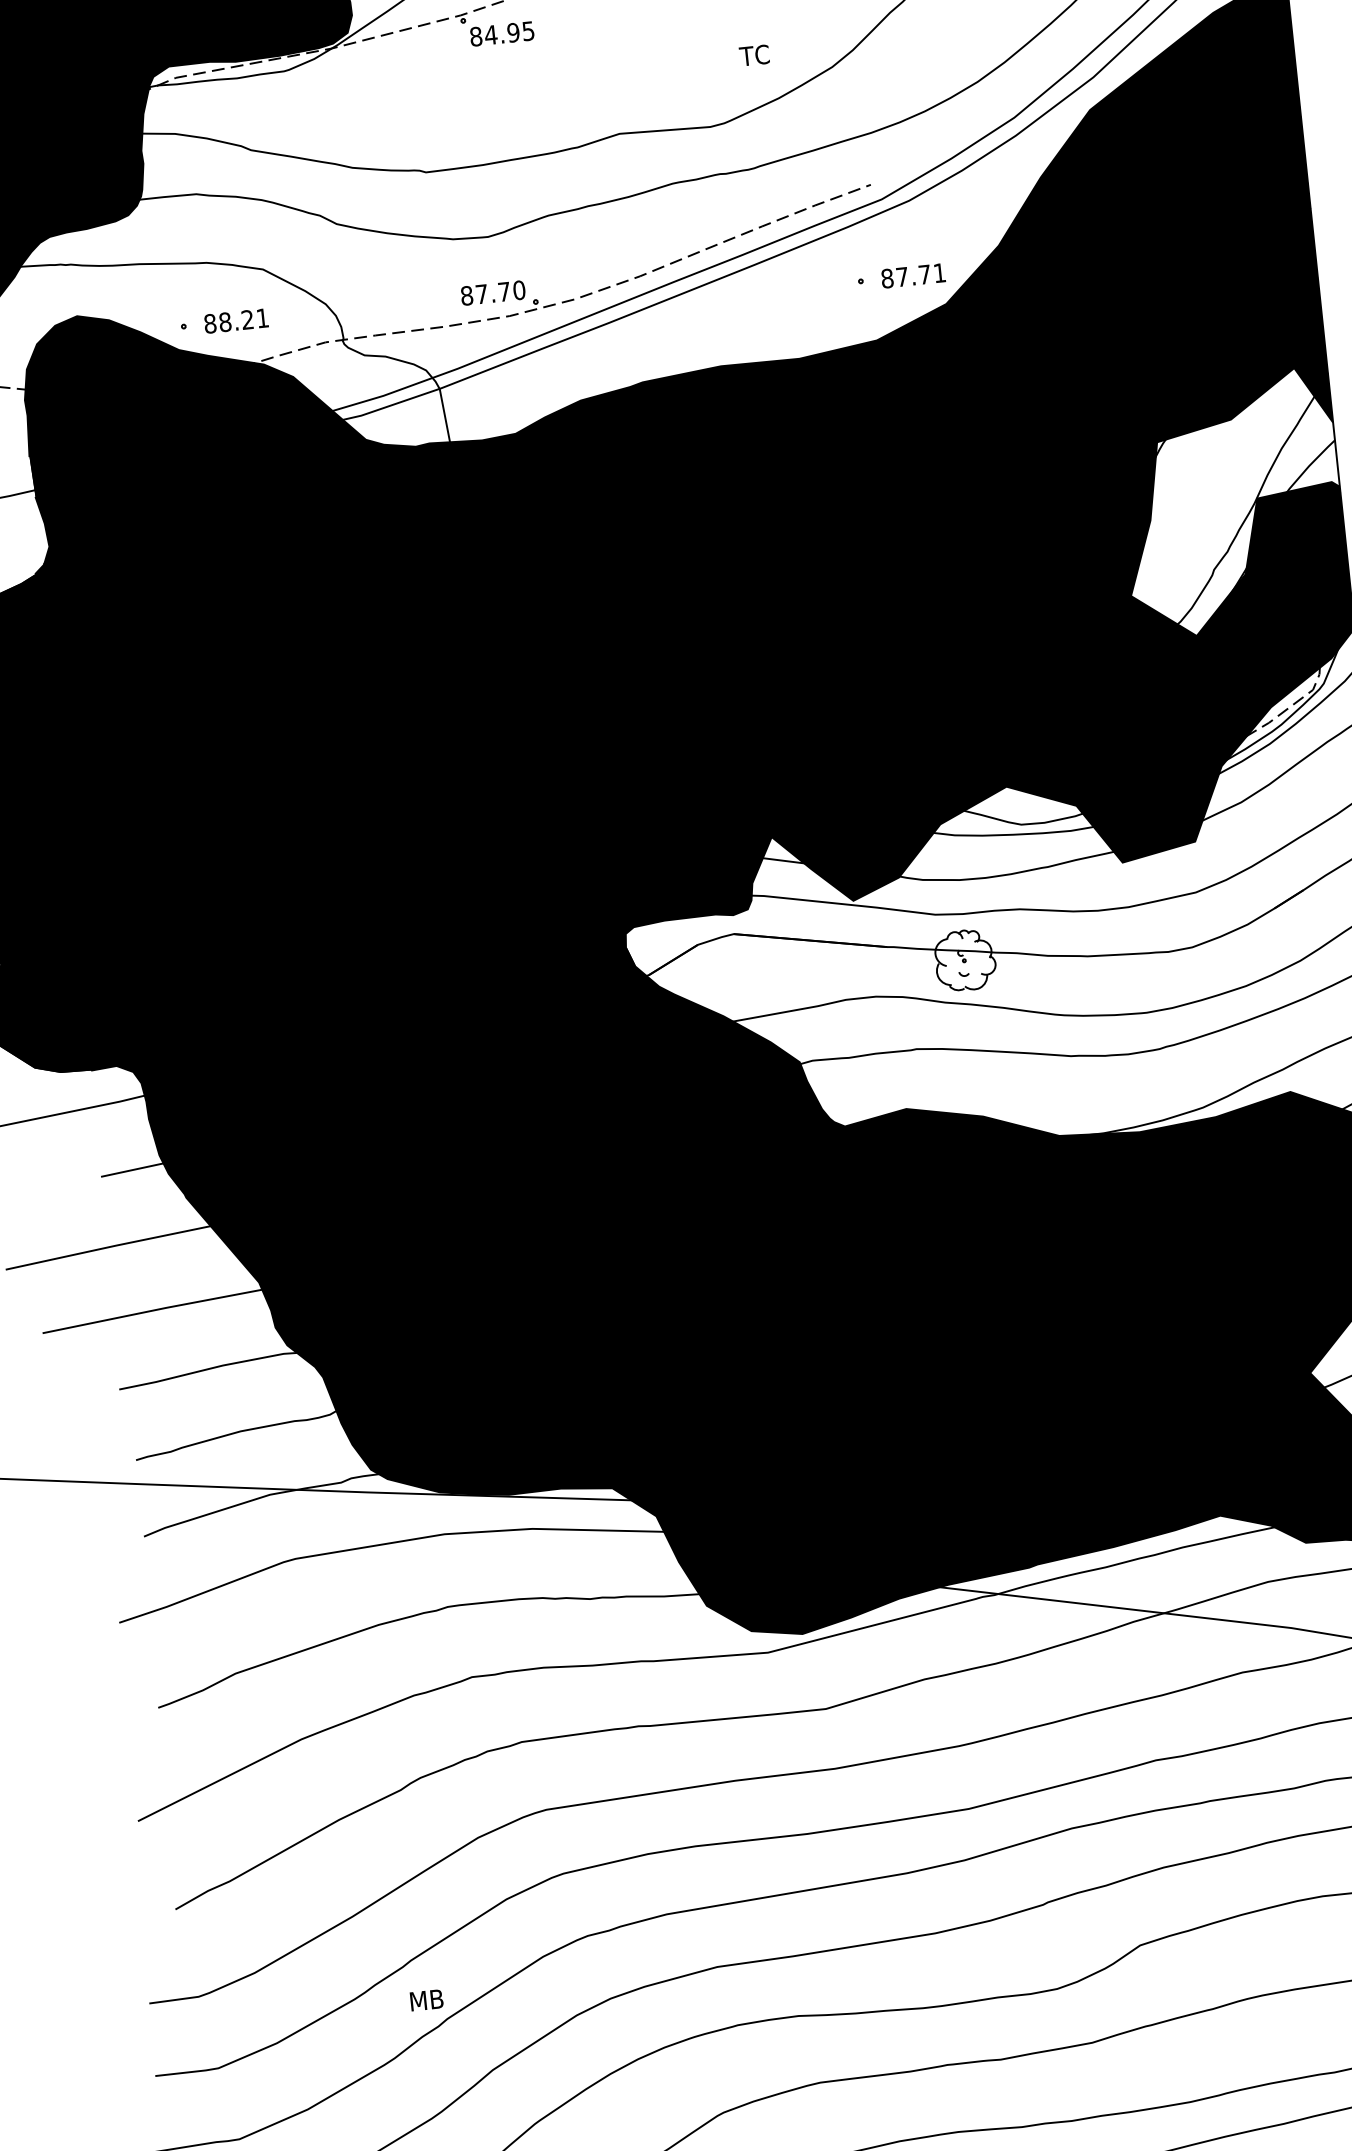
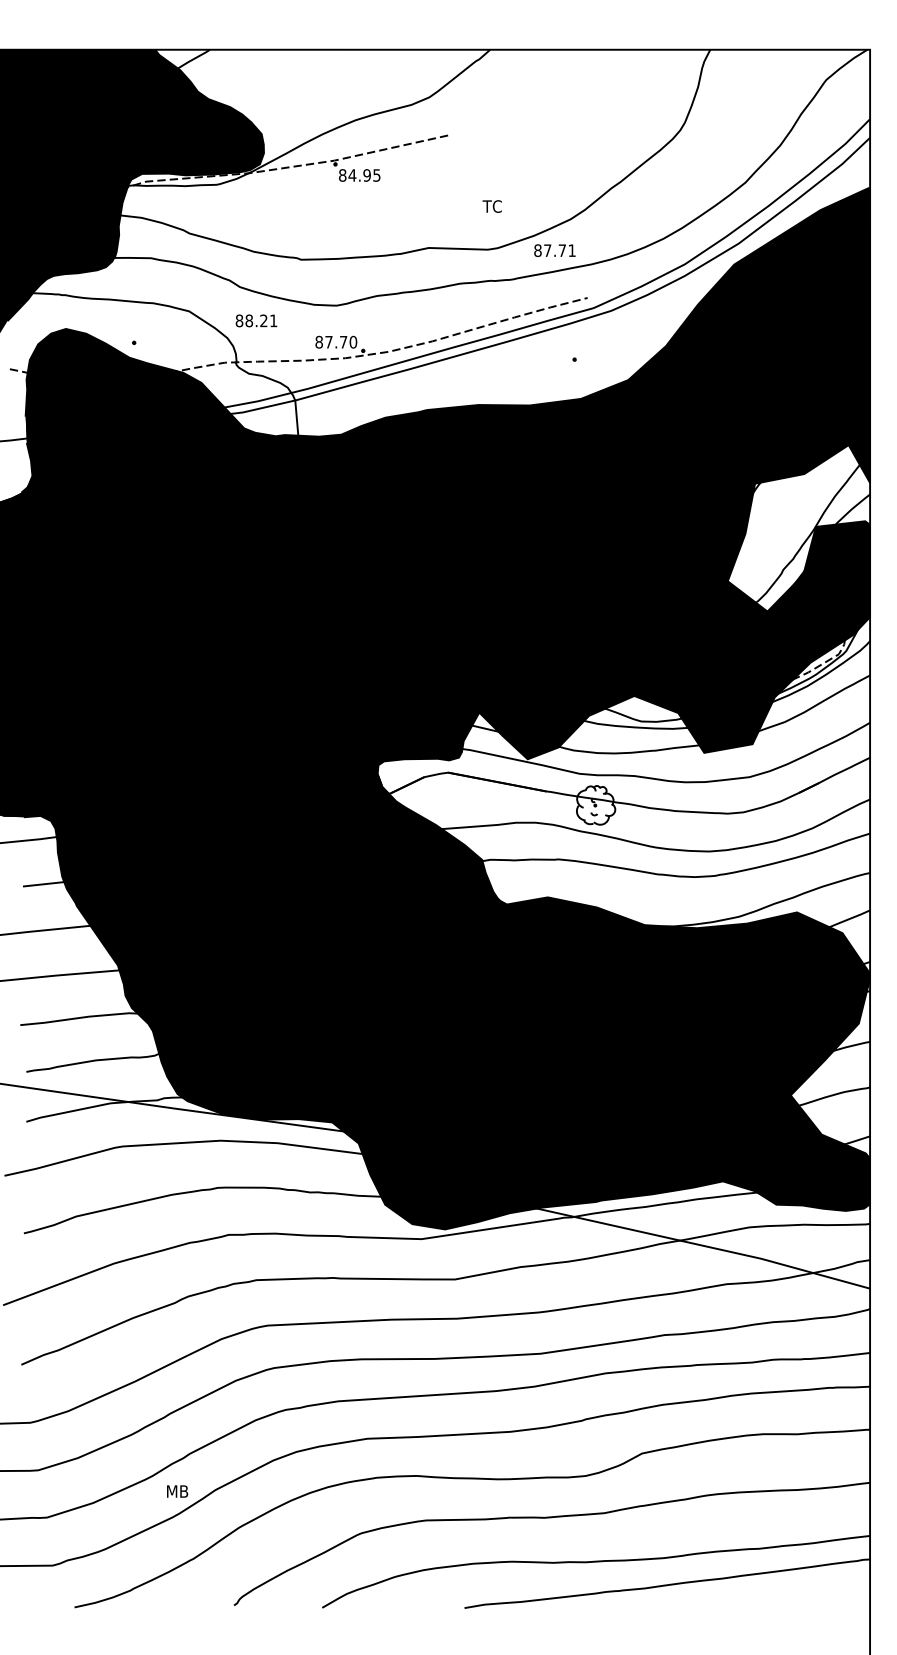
text: (753, 55) -> (491, 206), moved
text: (912, 275) -> (554, 250), moved
text: (236, 320) -> (256, 320), moved
text: (426, 2000) -> (177, 1491), moved

